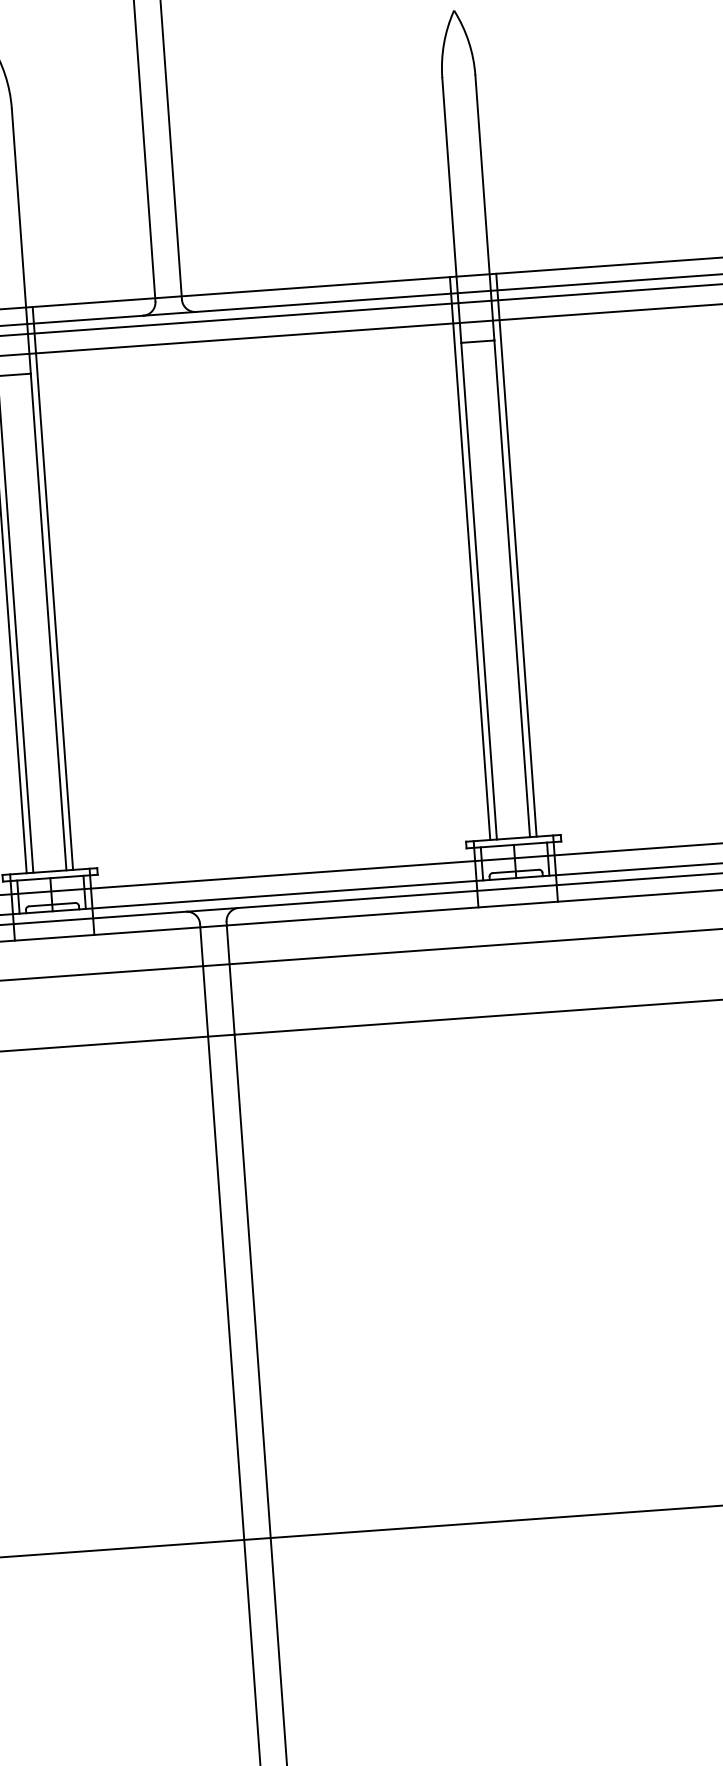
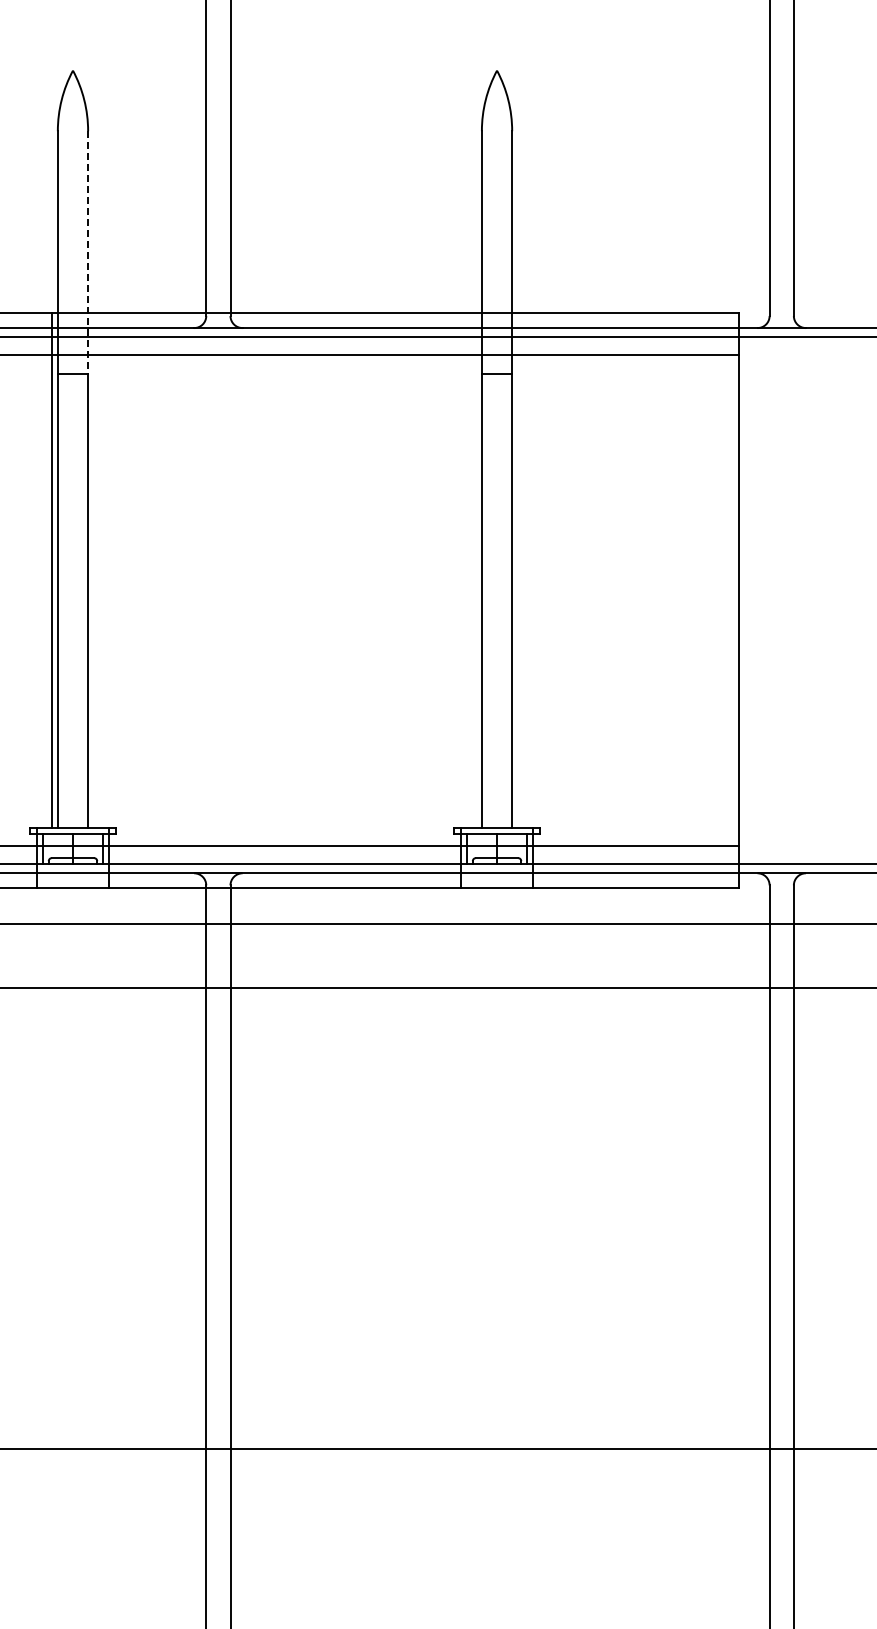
line: (21, 241) -> (88, 252), solid -> dashed
line: (516, 554) -> (518, 569), removed
line: (469, 557) -> (475, 569), removed
line: (53, 587) -> (94, 569), removed

